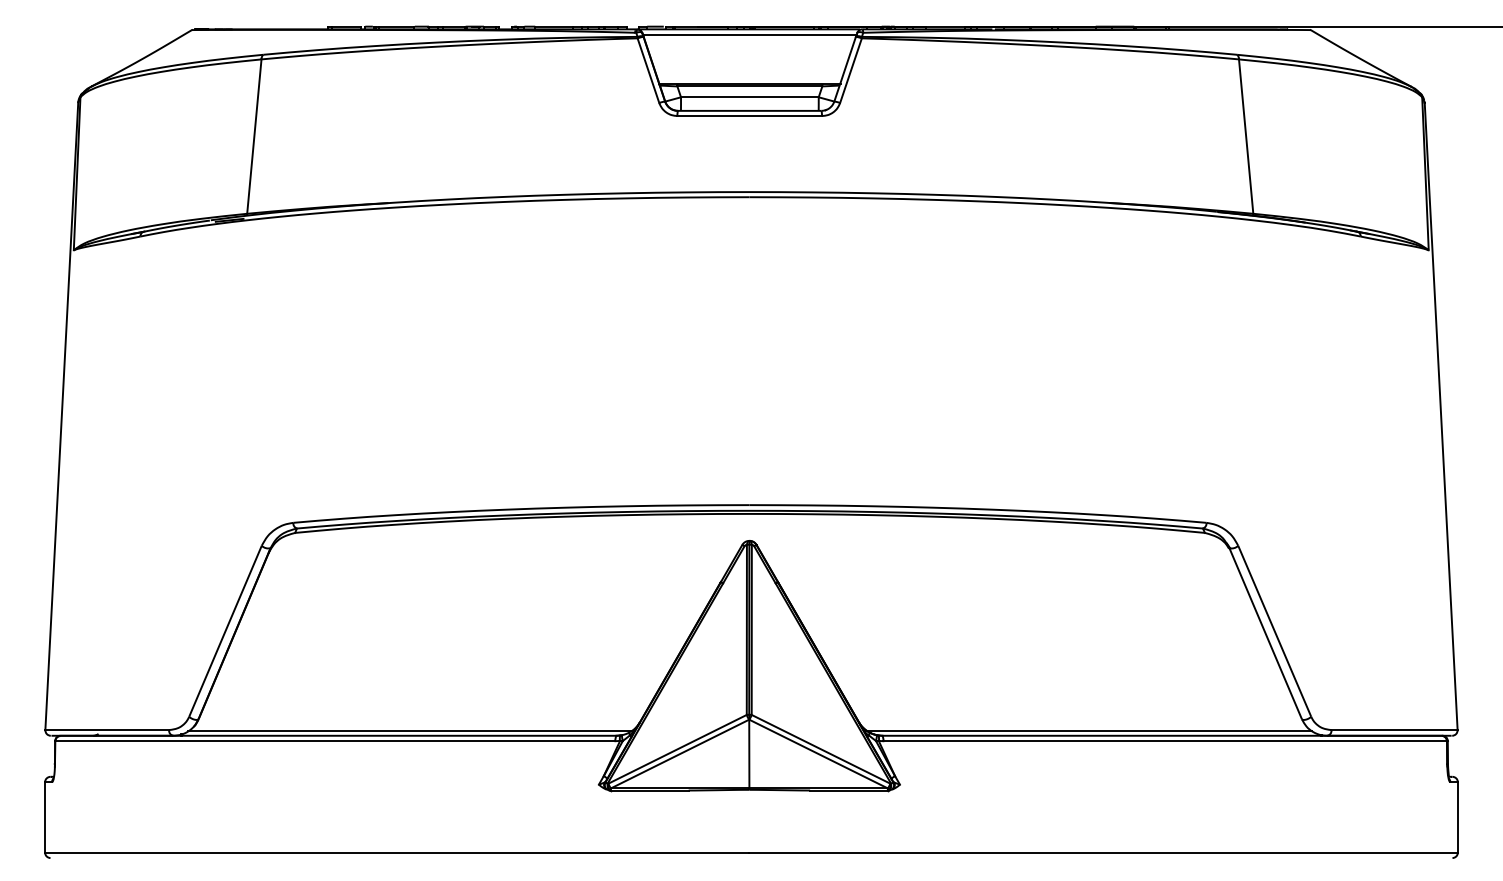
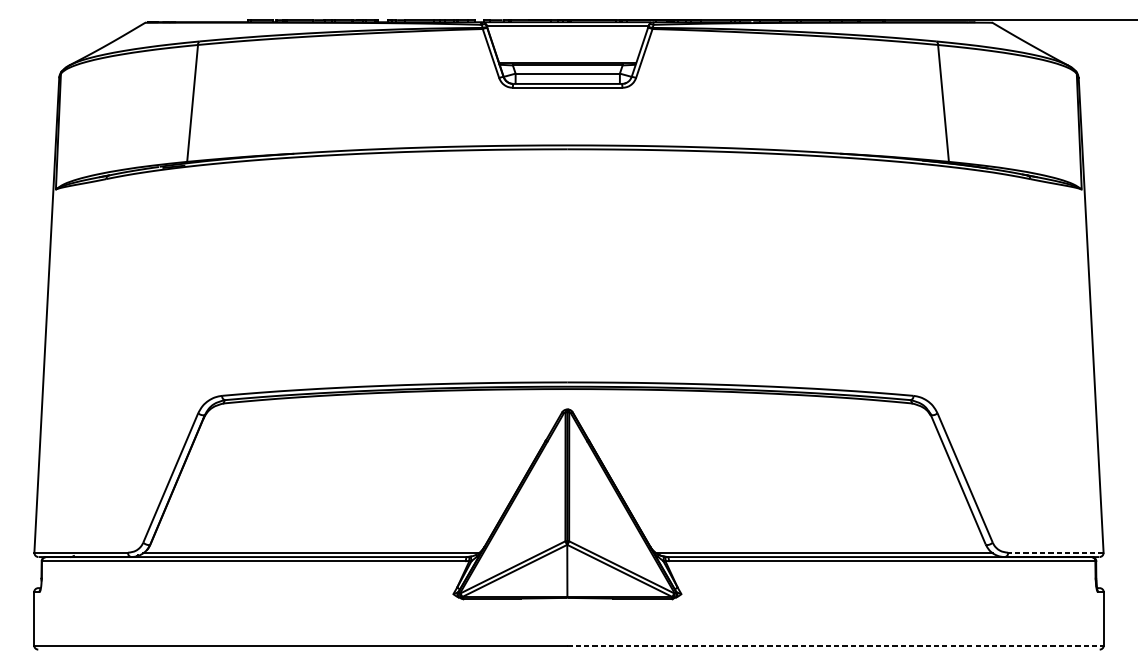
line: (1394, 730) -> (1055, 553), solid -> dashed
line: (1104, 852) -> (836, 645), solid -> dashed

